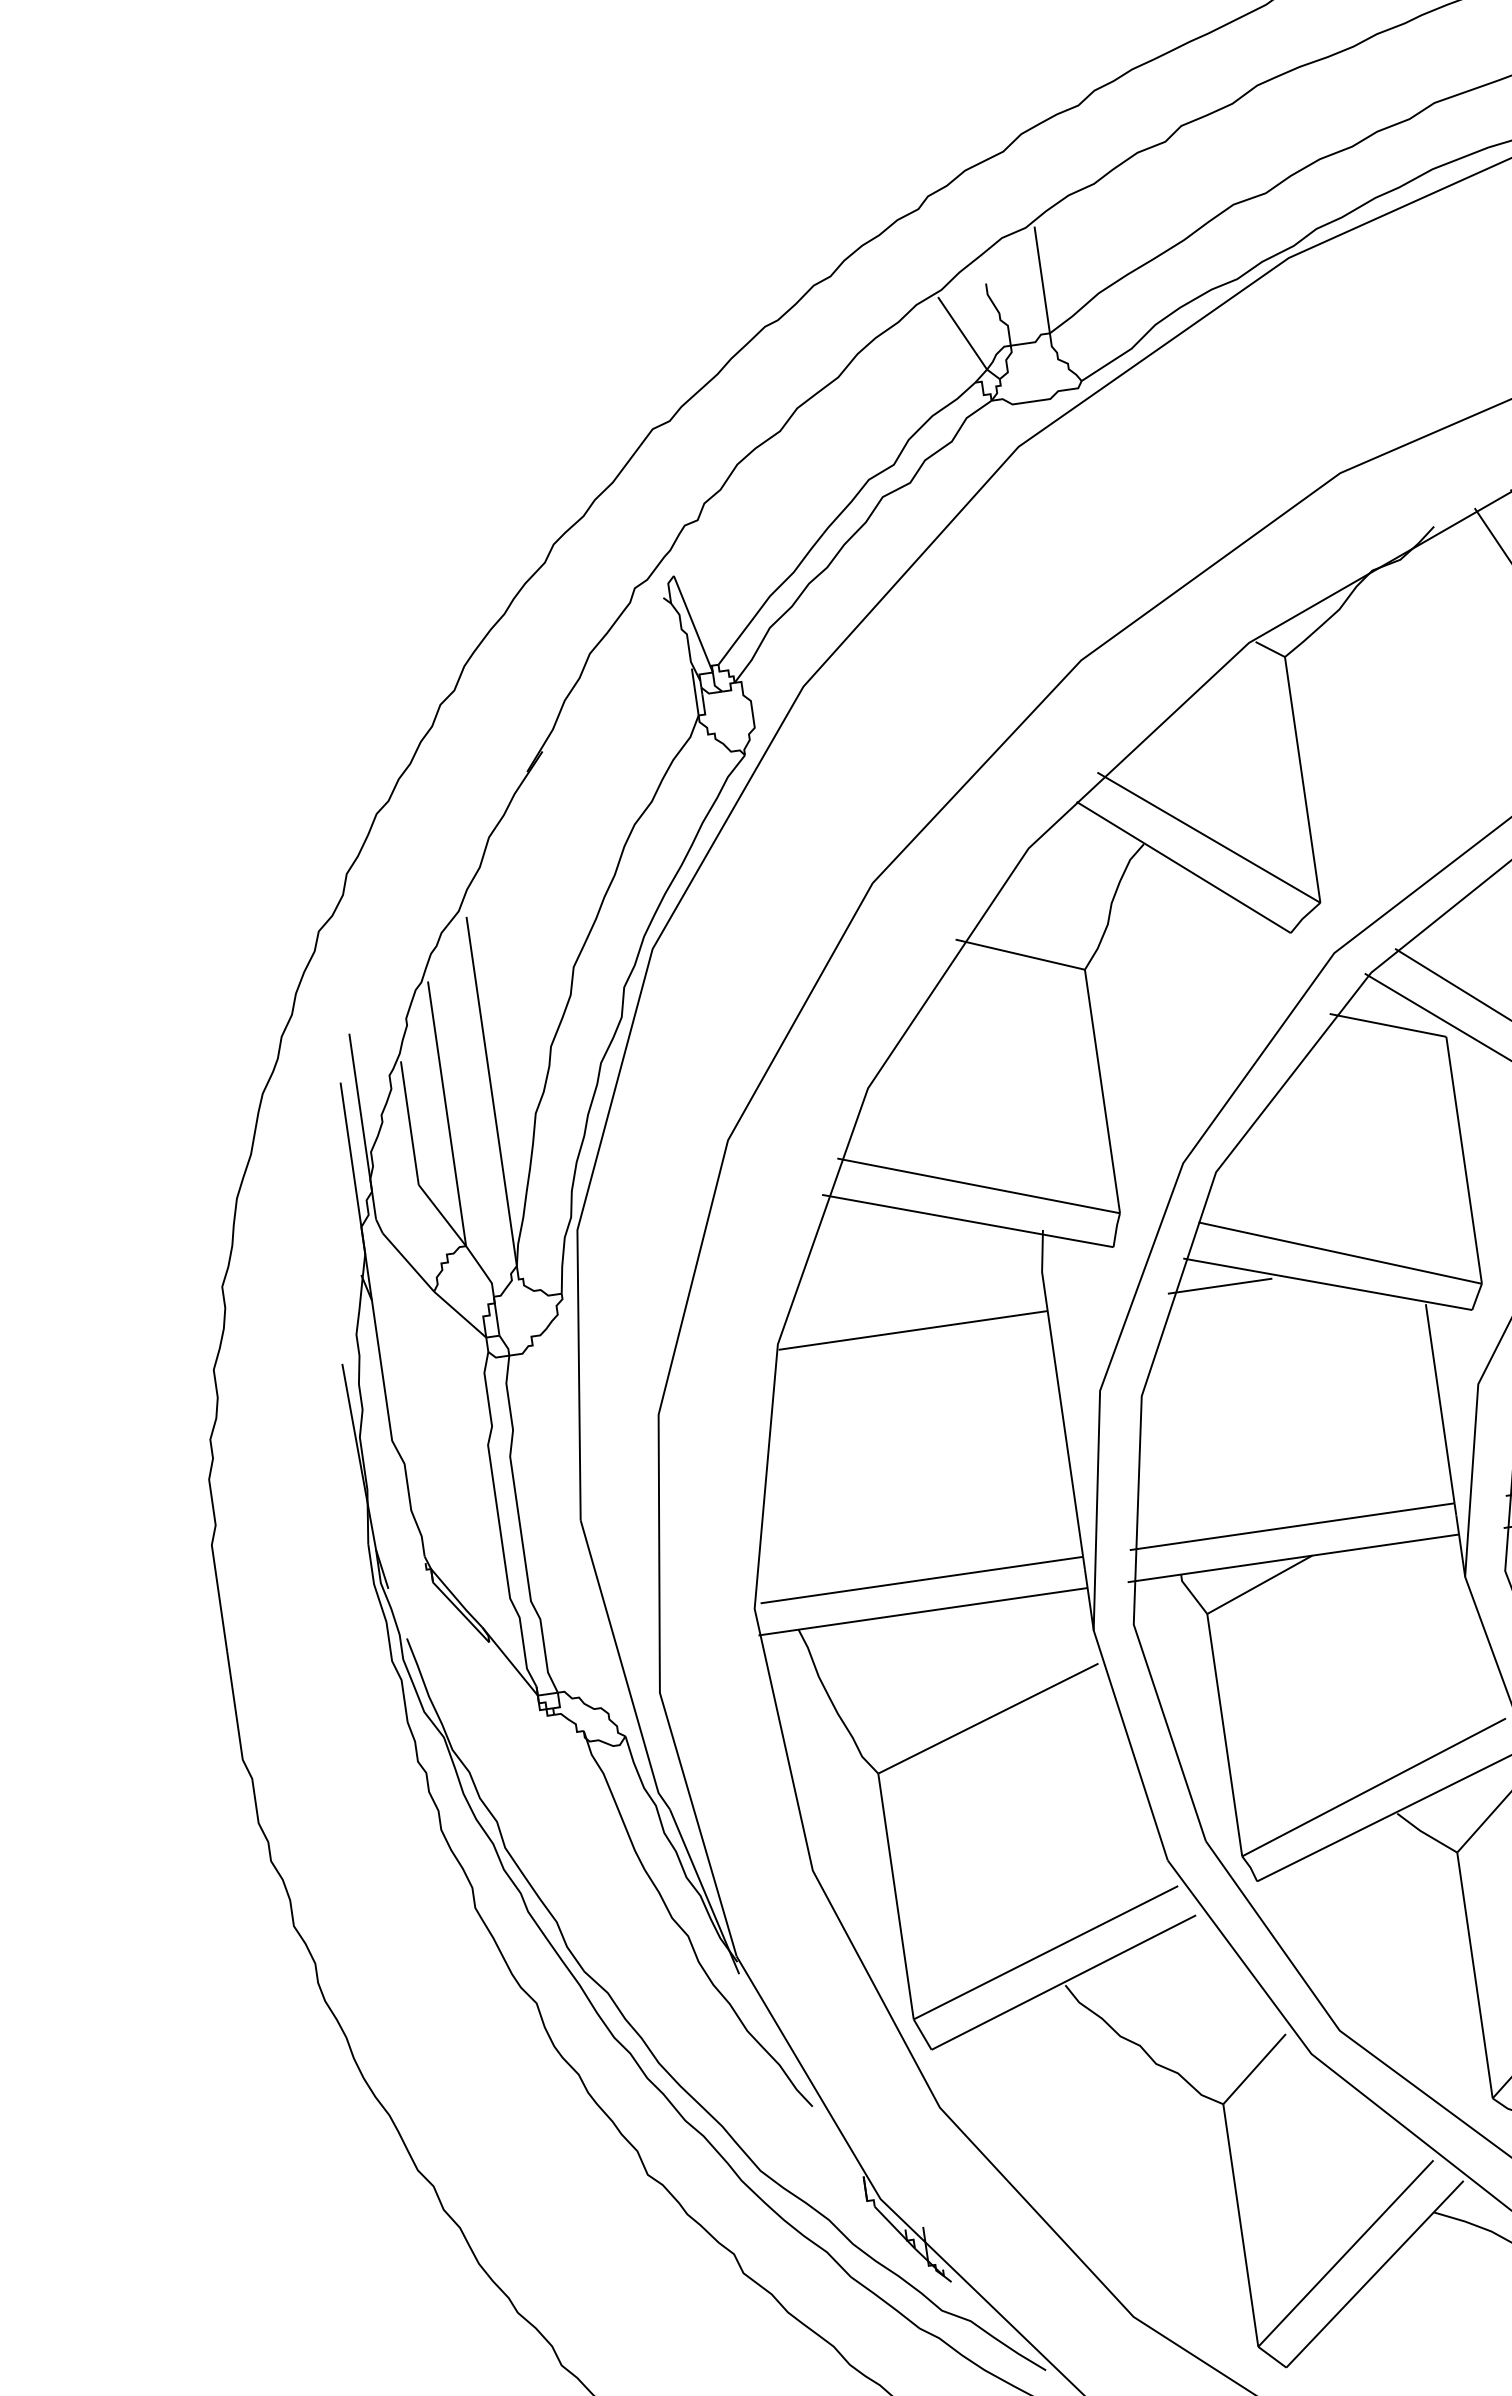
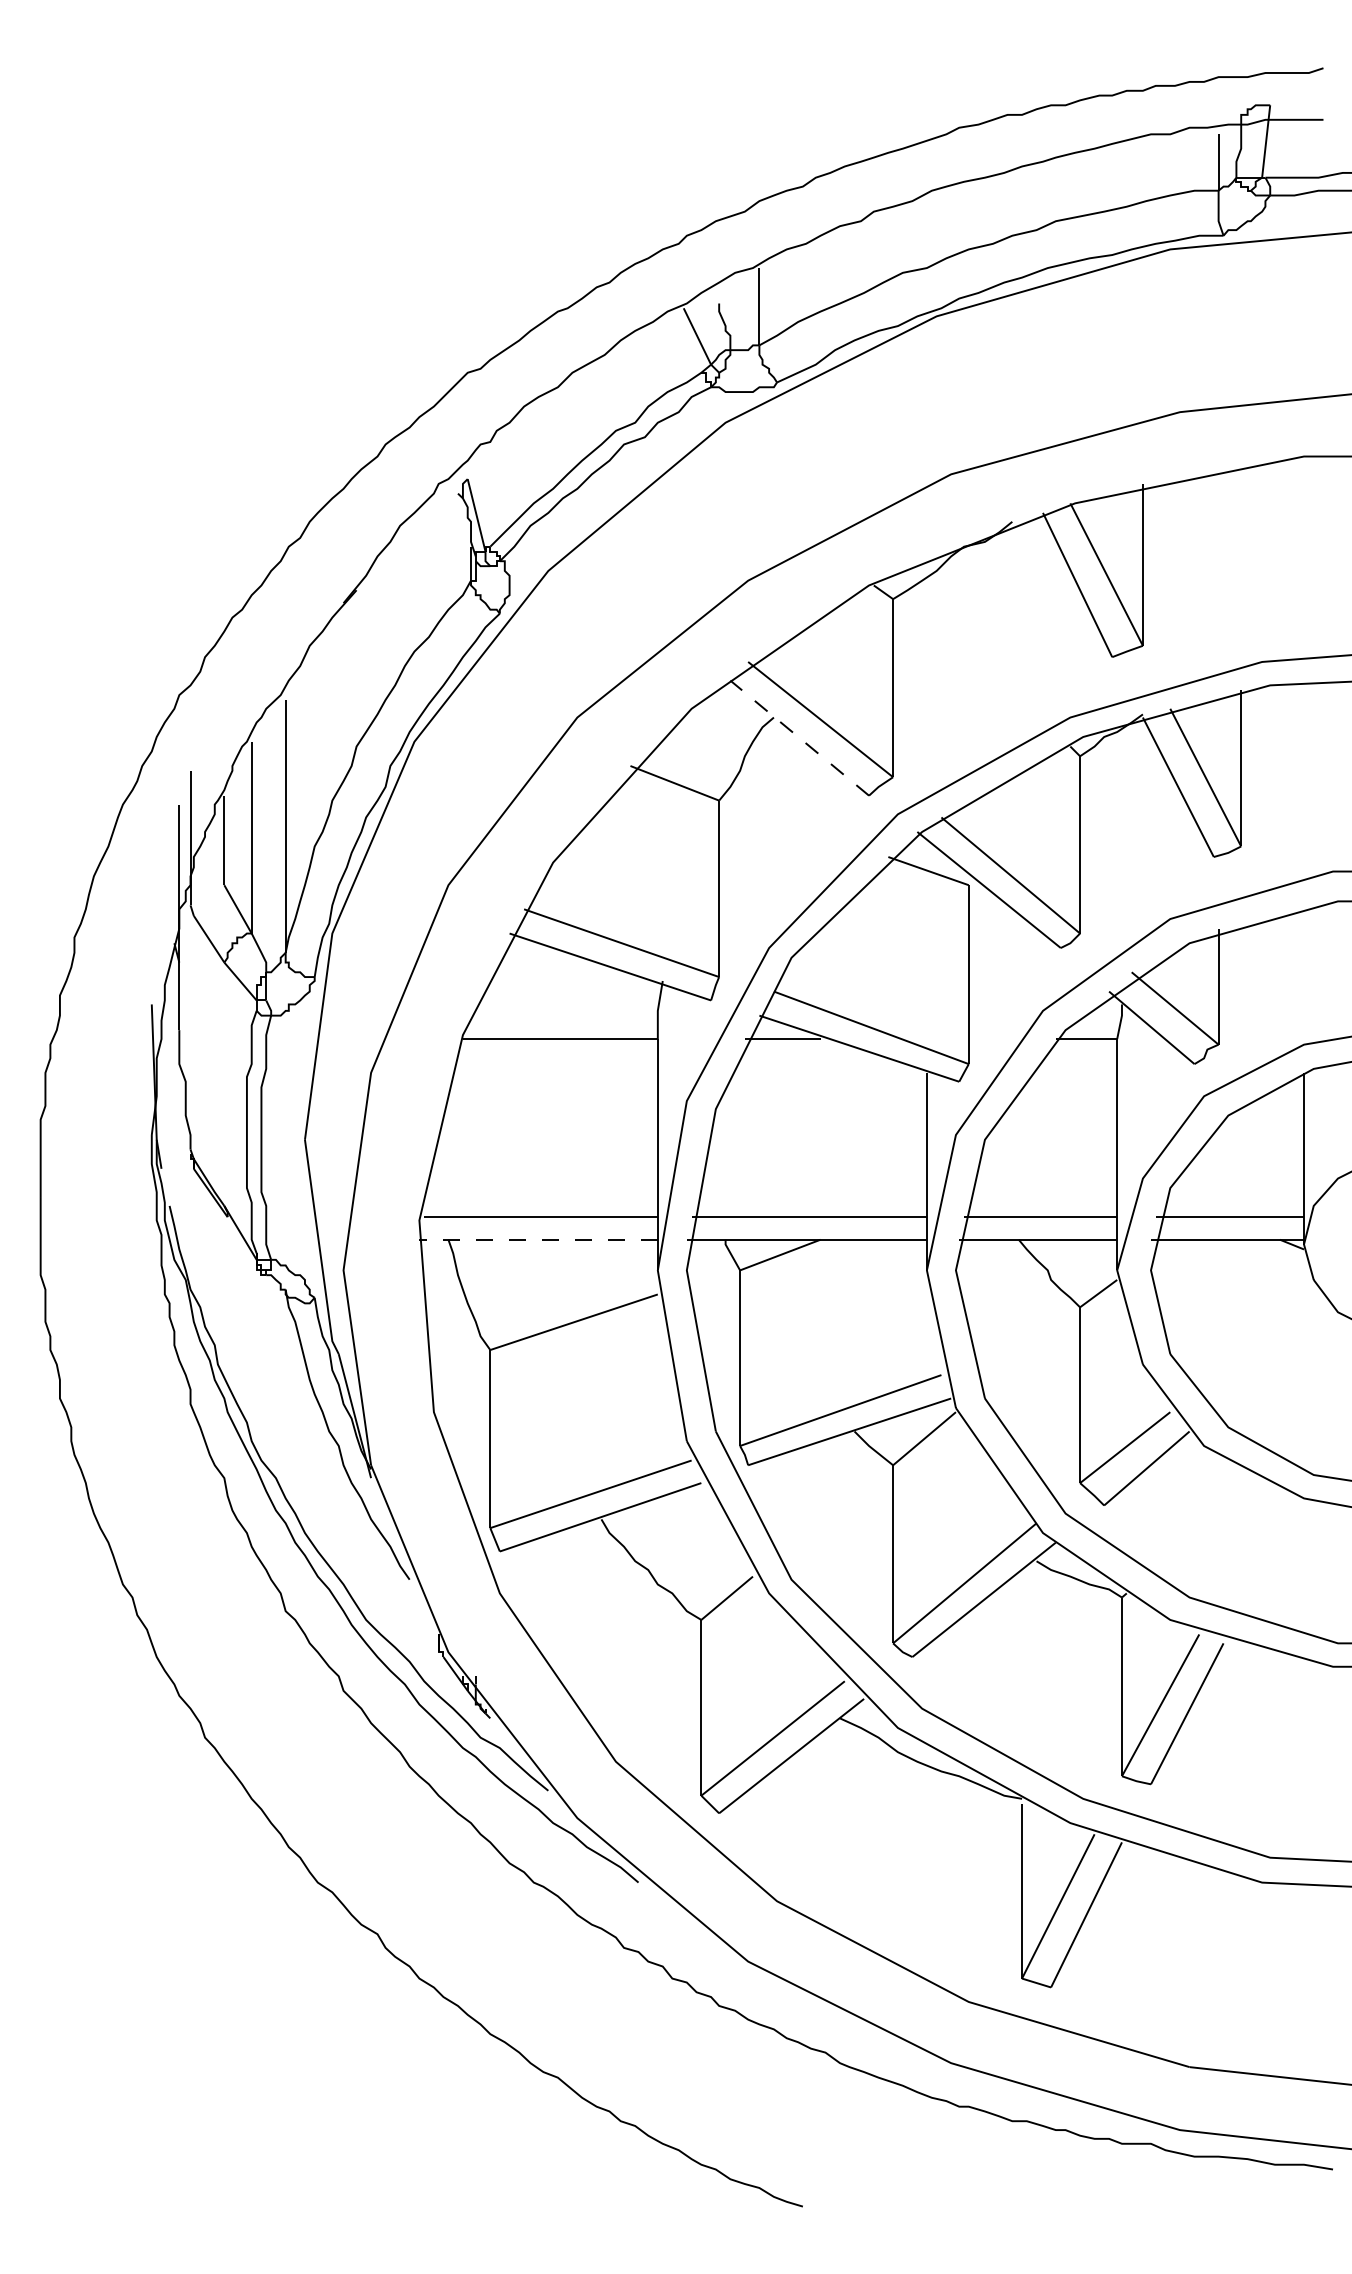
line: (1183, 866) -> (799, 737), solid -> dashed
line: (922, 1611) -> (538, 1239), solid -> dashed

